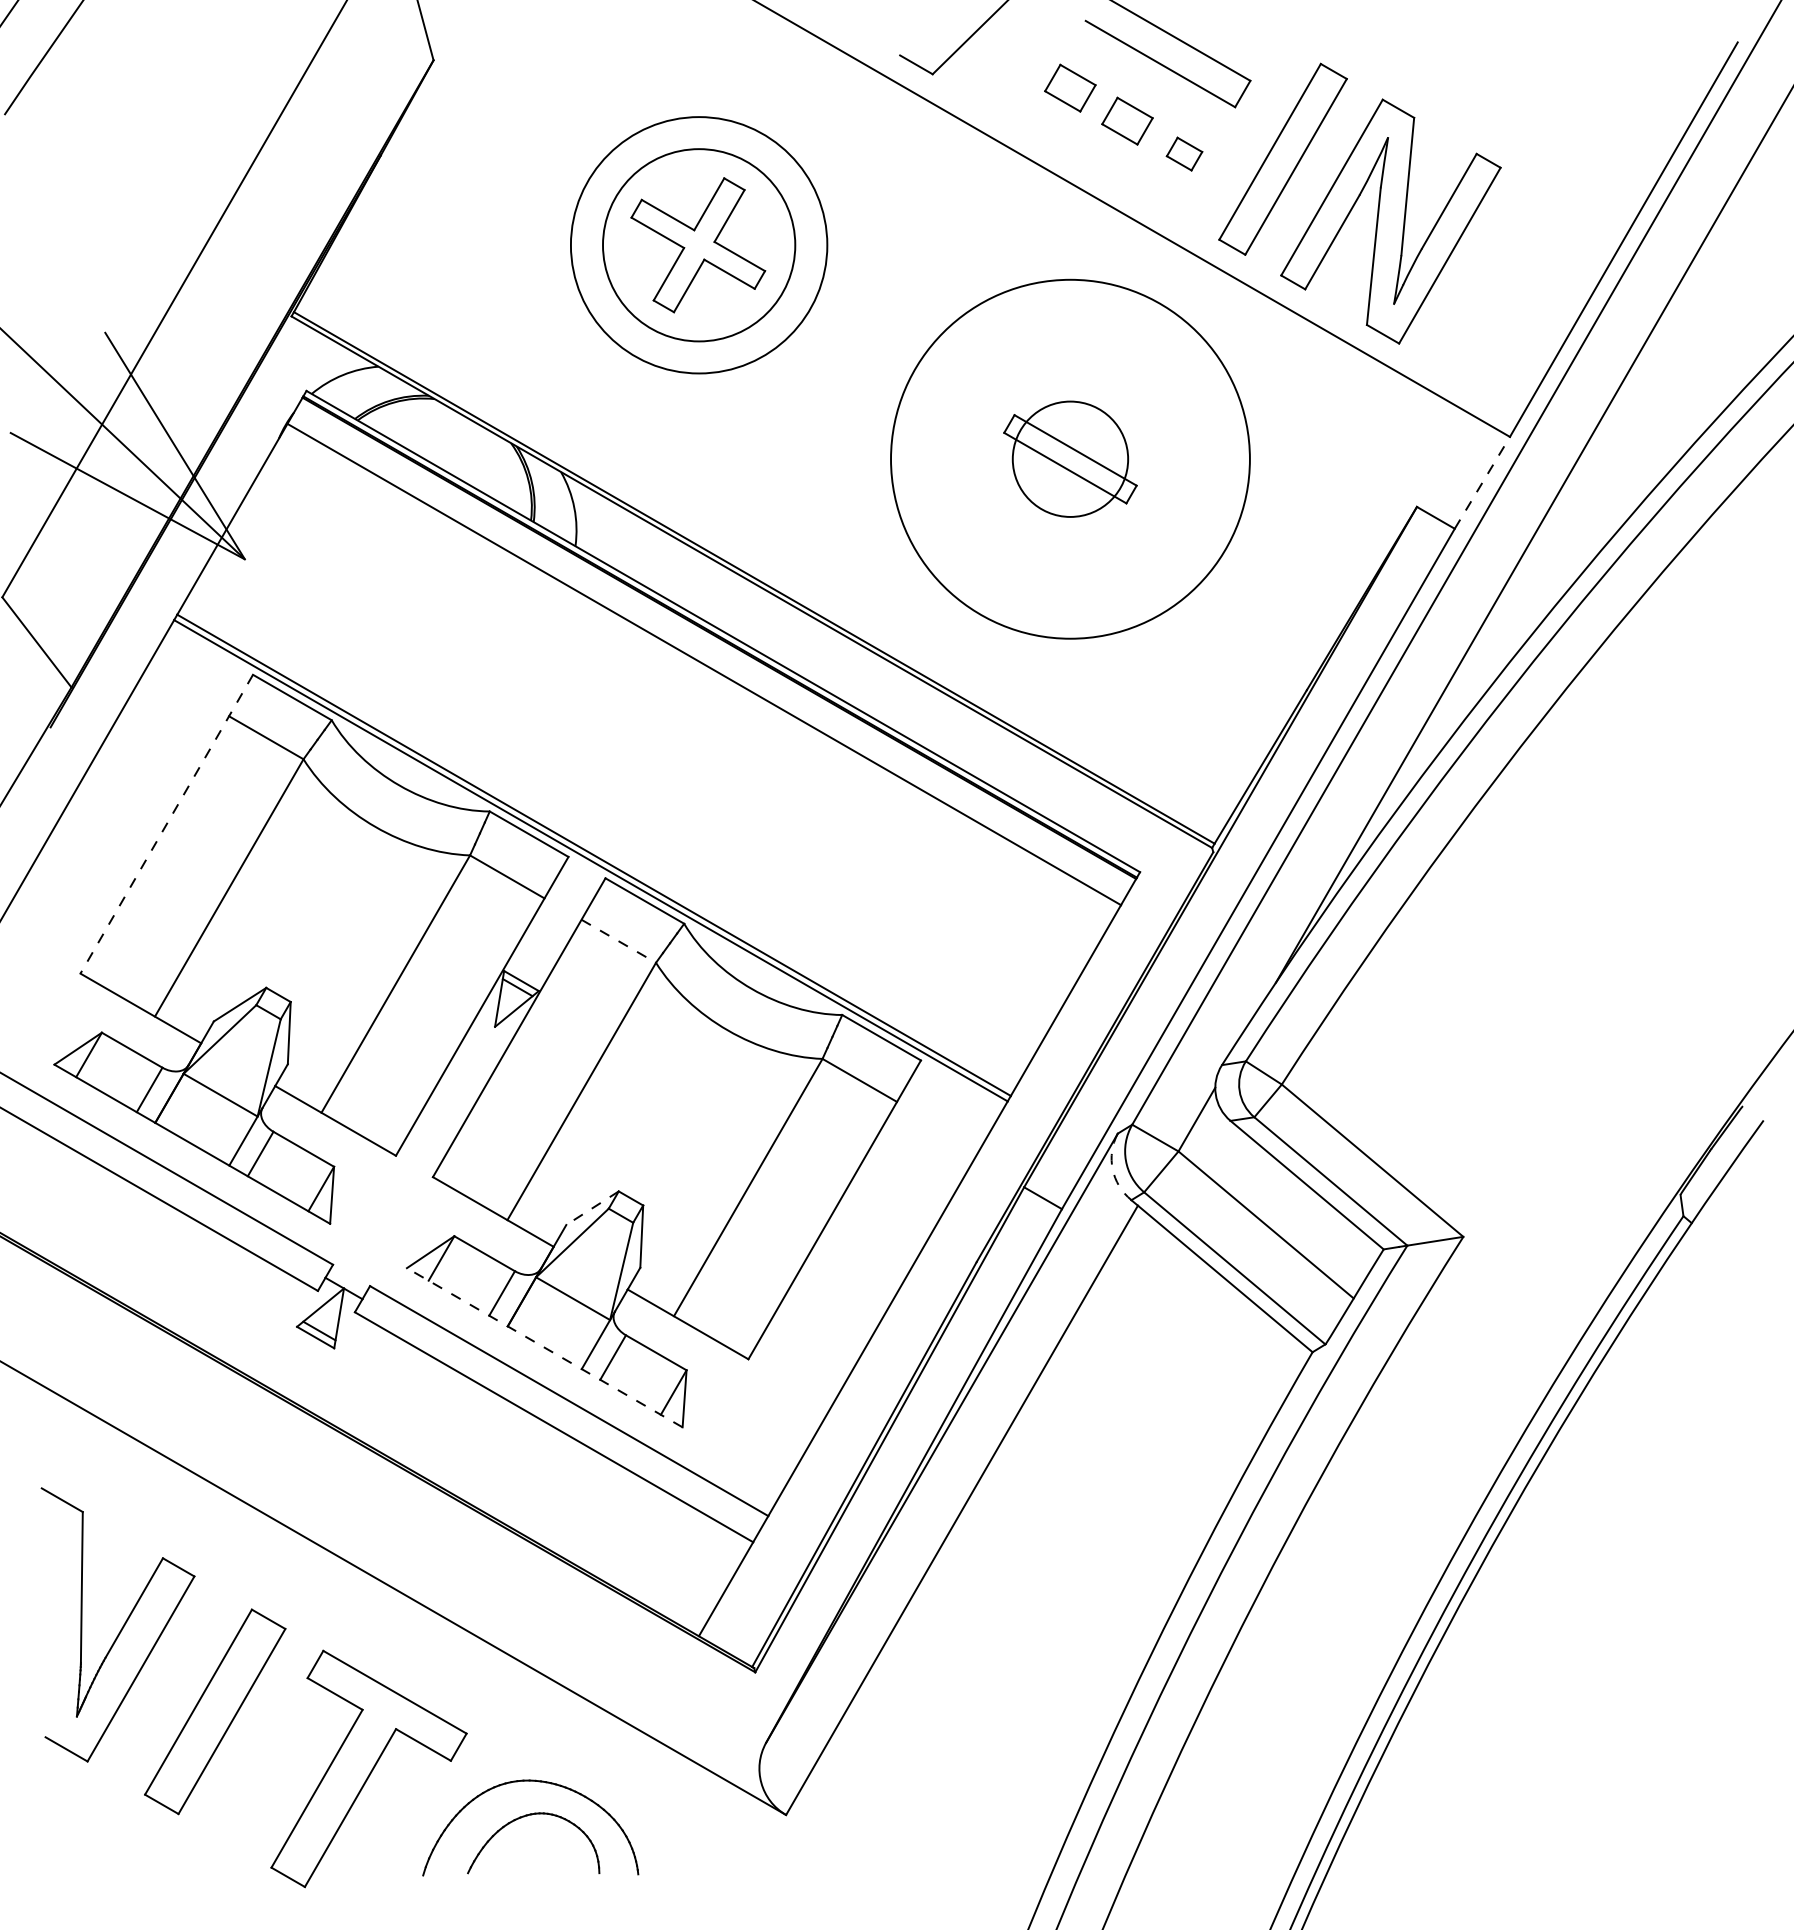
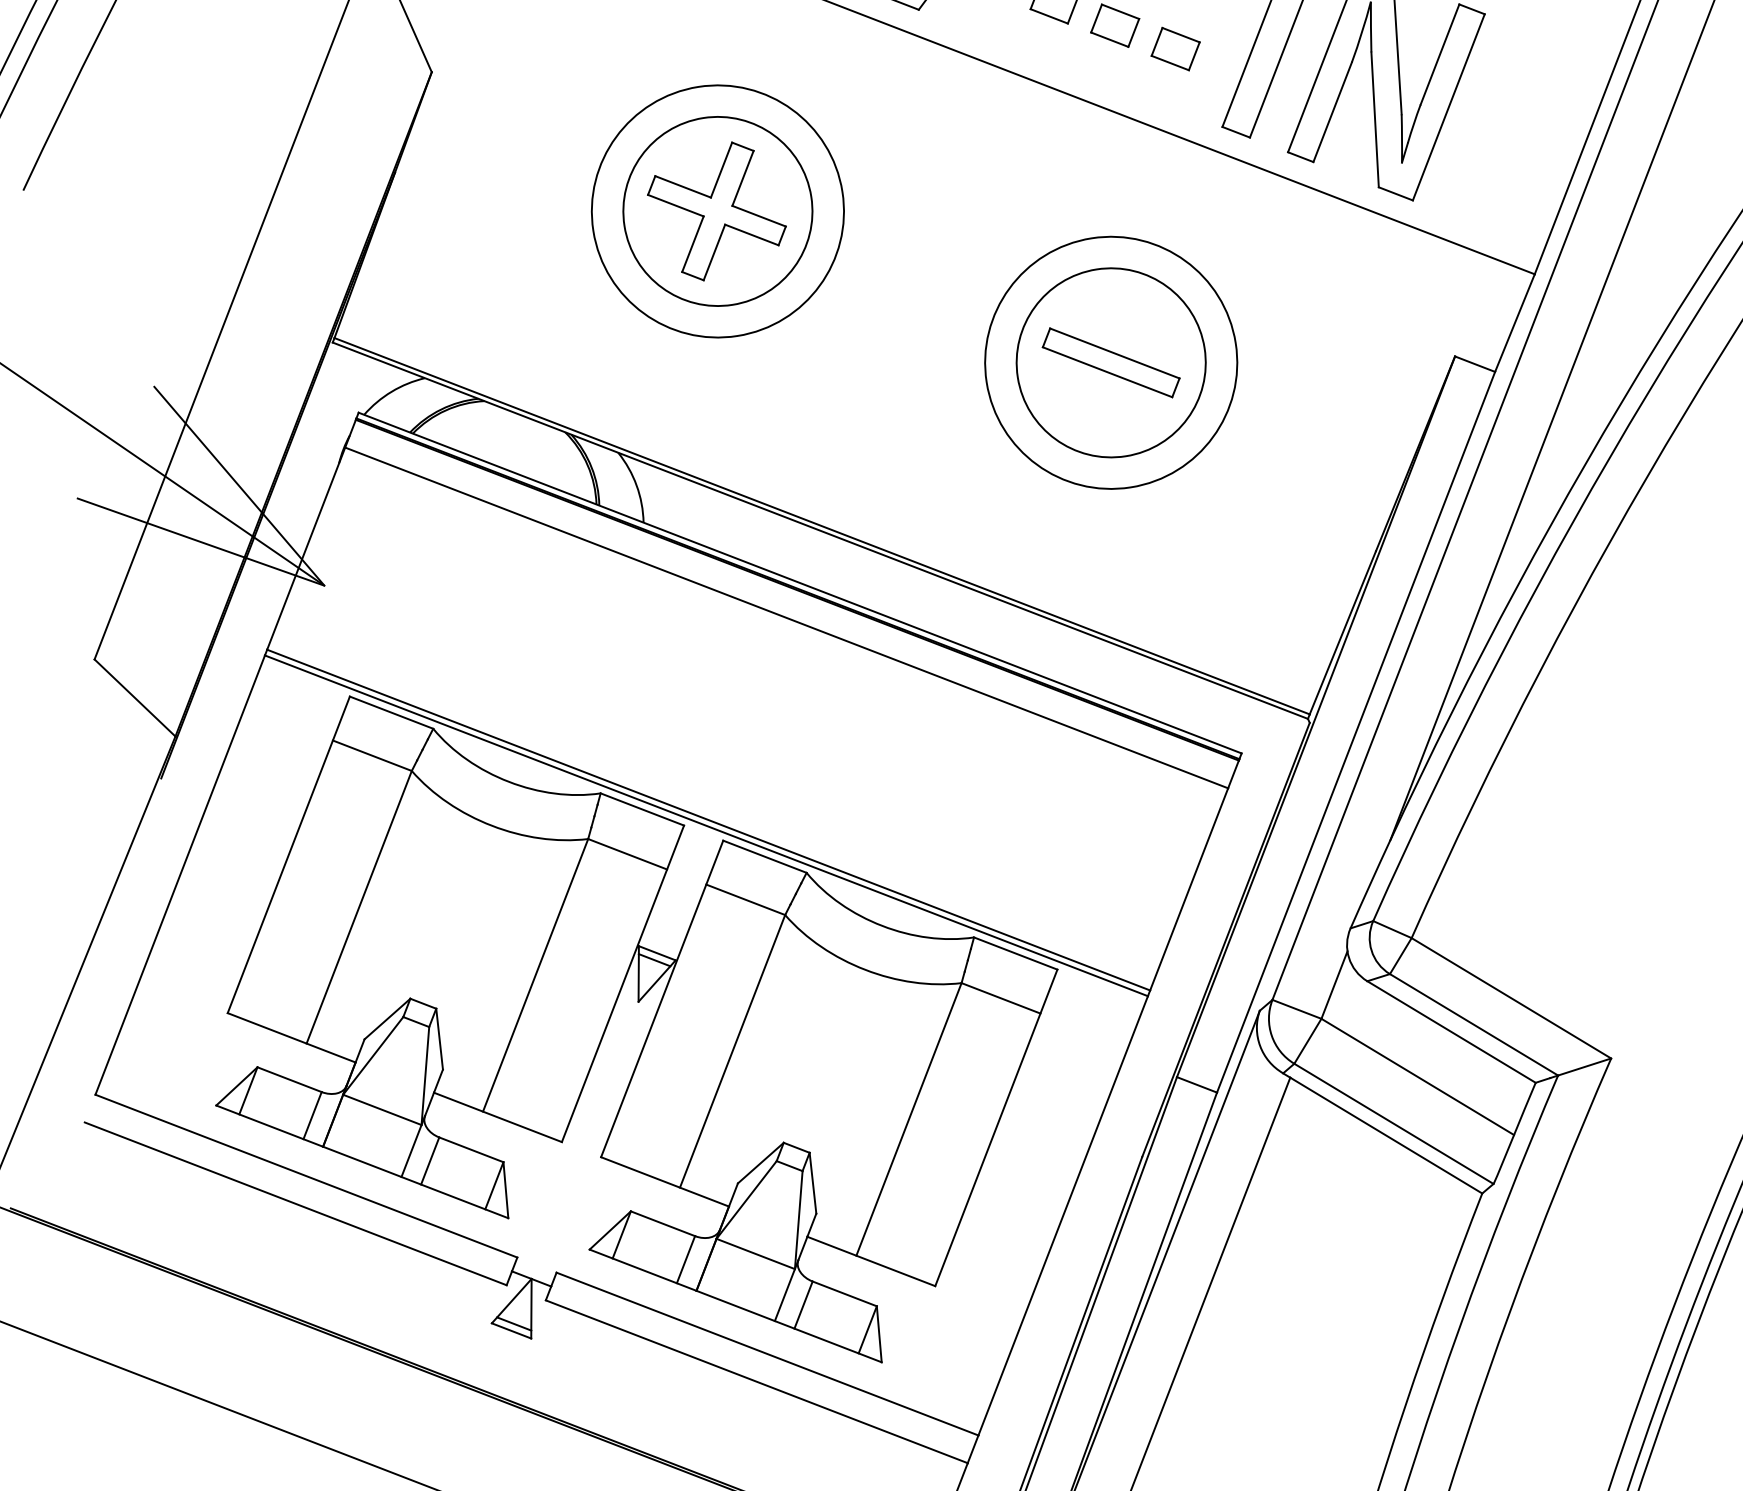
part: (1184, 153) -> (1175, 48), size x1.43
circle: (1070, 459) -> (1111, 363), size x0.71
circle: (1070, 459) -> (1111, 363), size x1.67
line: (1482, 482) -> (1515, 322), dashed -> solid
line: (166, 824) -> (288, 855), dashed -> solid
line: (618, 941) -> (745, 900), dashed -> solid
arc: (1112, 1169) -> (1260, 1046), dashed -> solid
line: (592, 1208) -> (760, 1163), dashed -> solid
line: (544, 1347) -> (735, 1305), dashed -> solid

